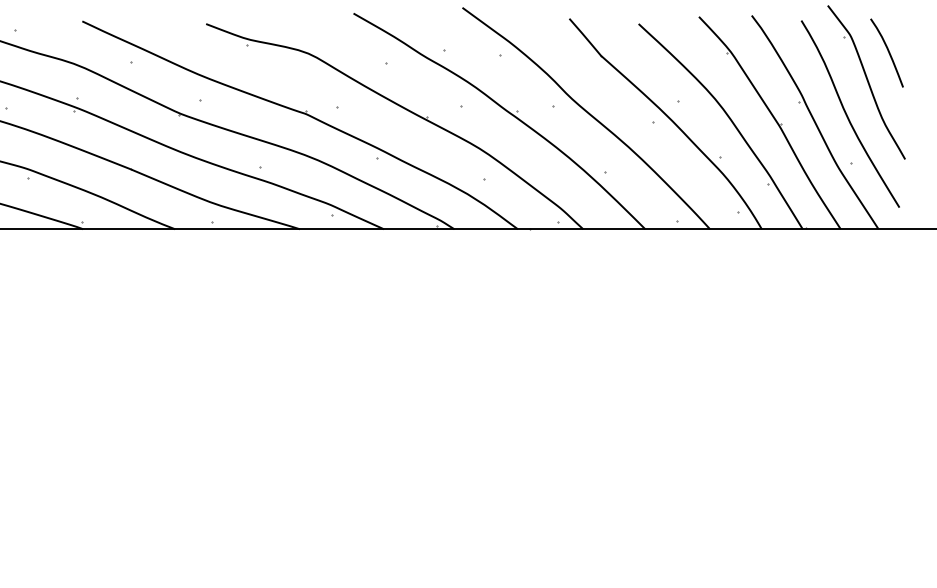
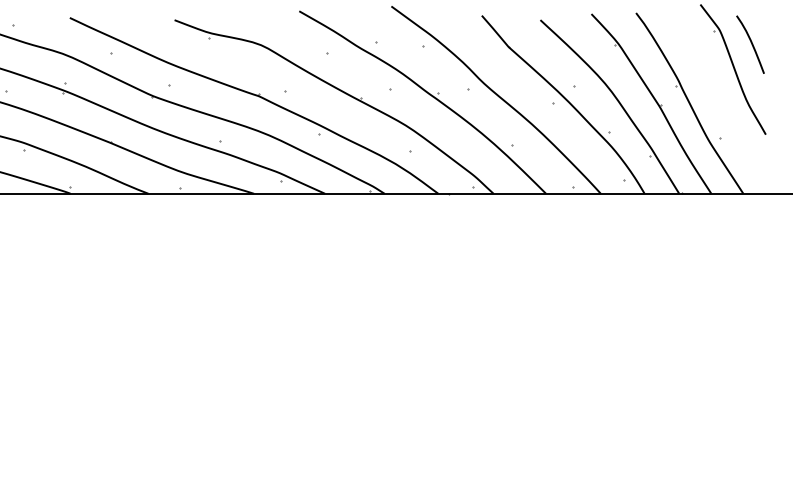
curve: (847, 114) -> (717, 96), removed

